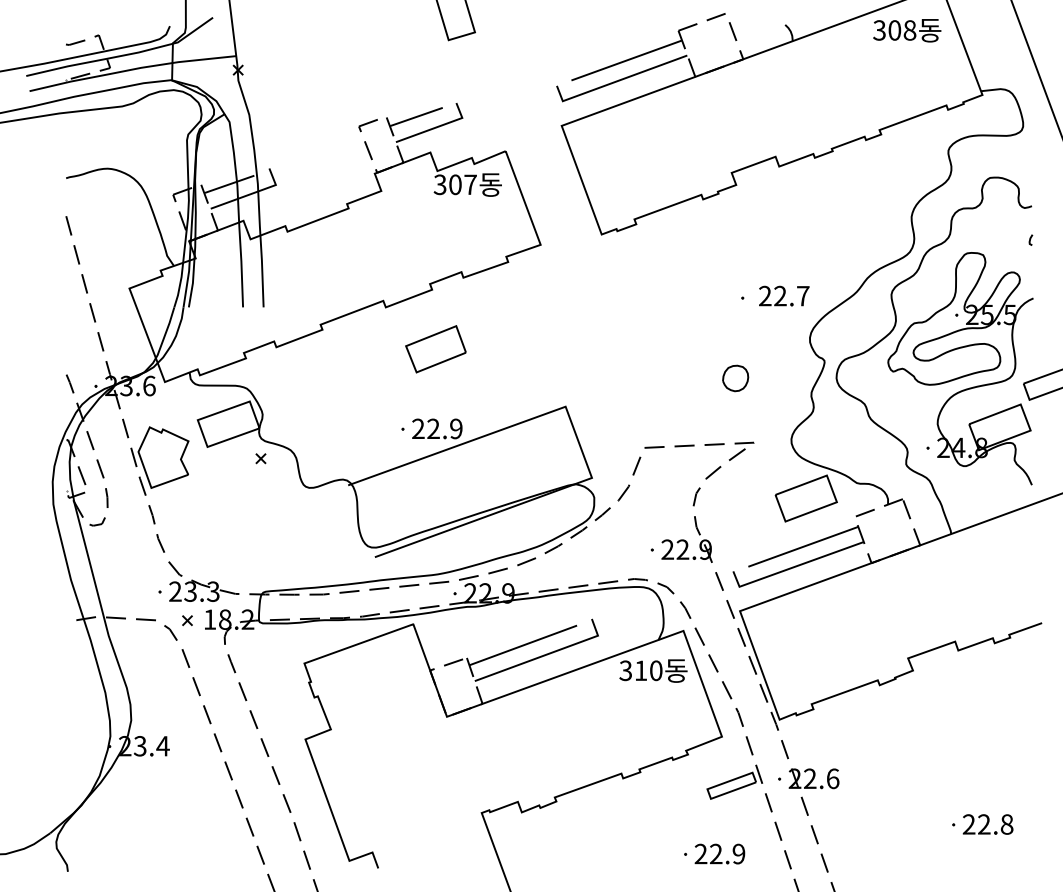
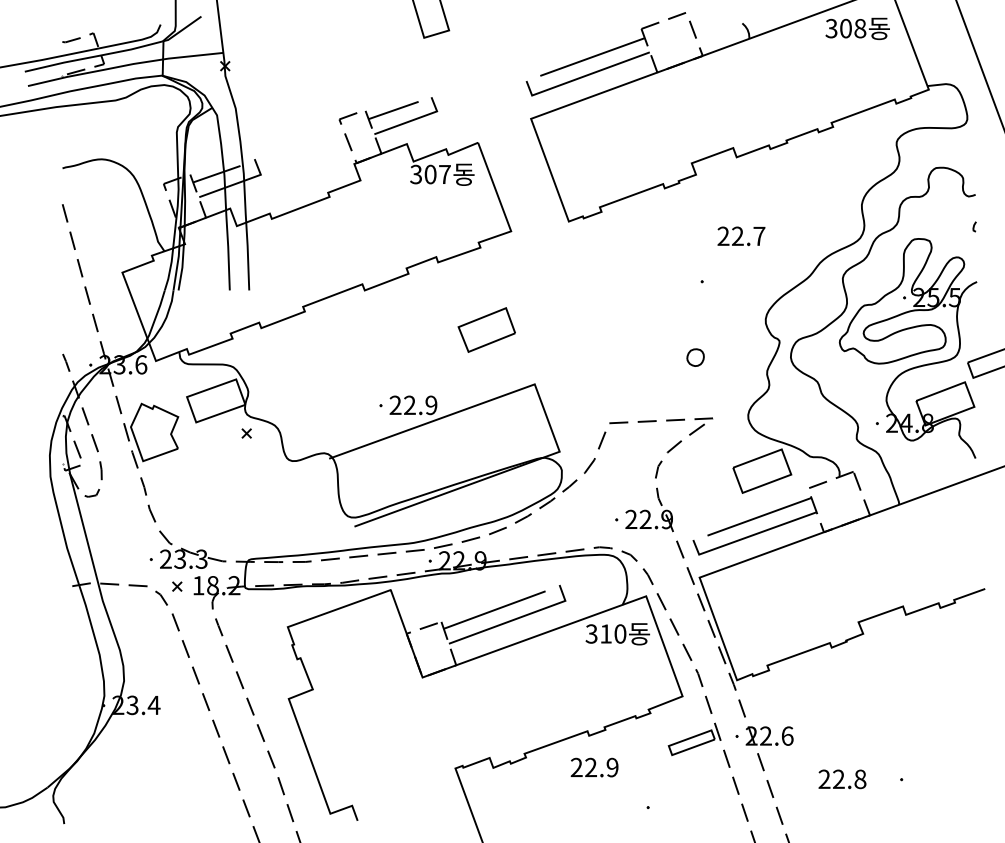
text: (784, 295) -> (741, 235), moved
part: (435, 349) -> (486, 330), moved
part: (735, 378) -> (695, 357), size x0.7
text: (987, 824) -> (841, 779), moved
text: (719, 853) -> (594, 767), moved

